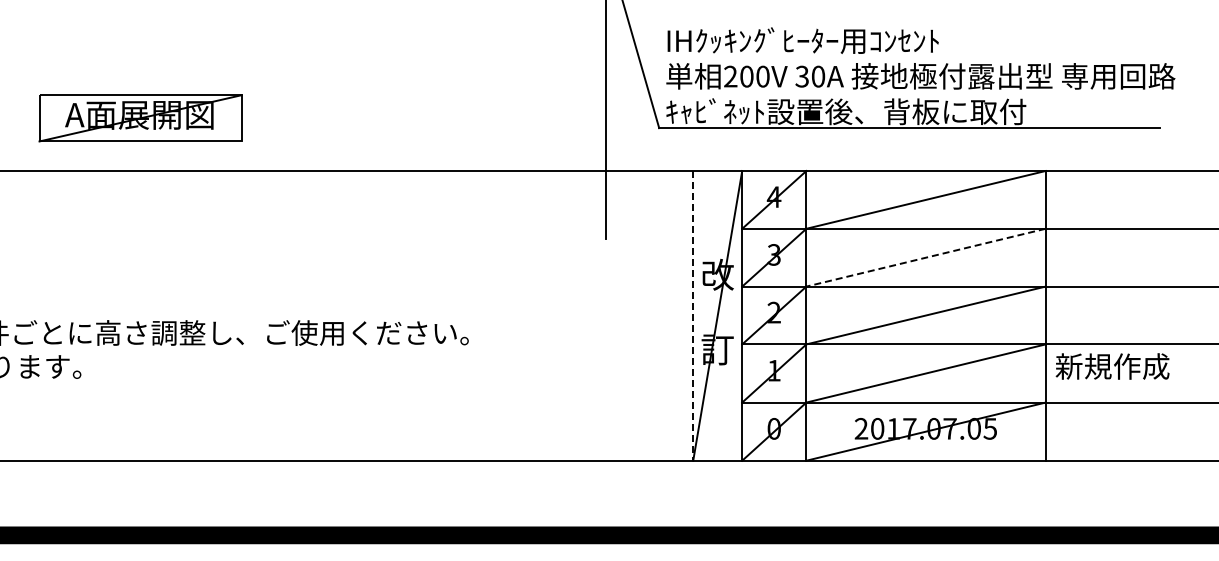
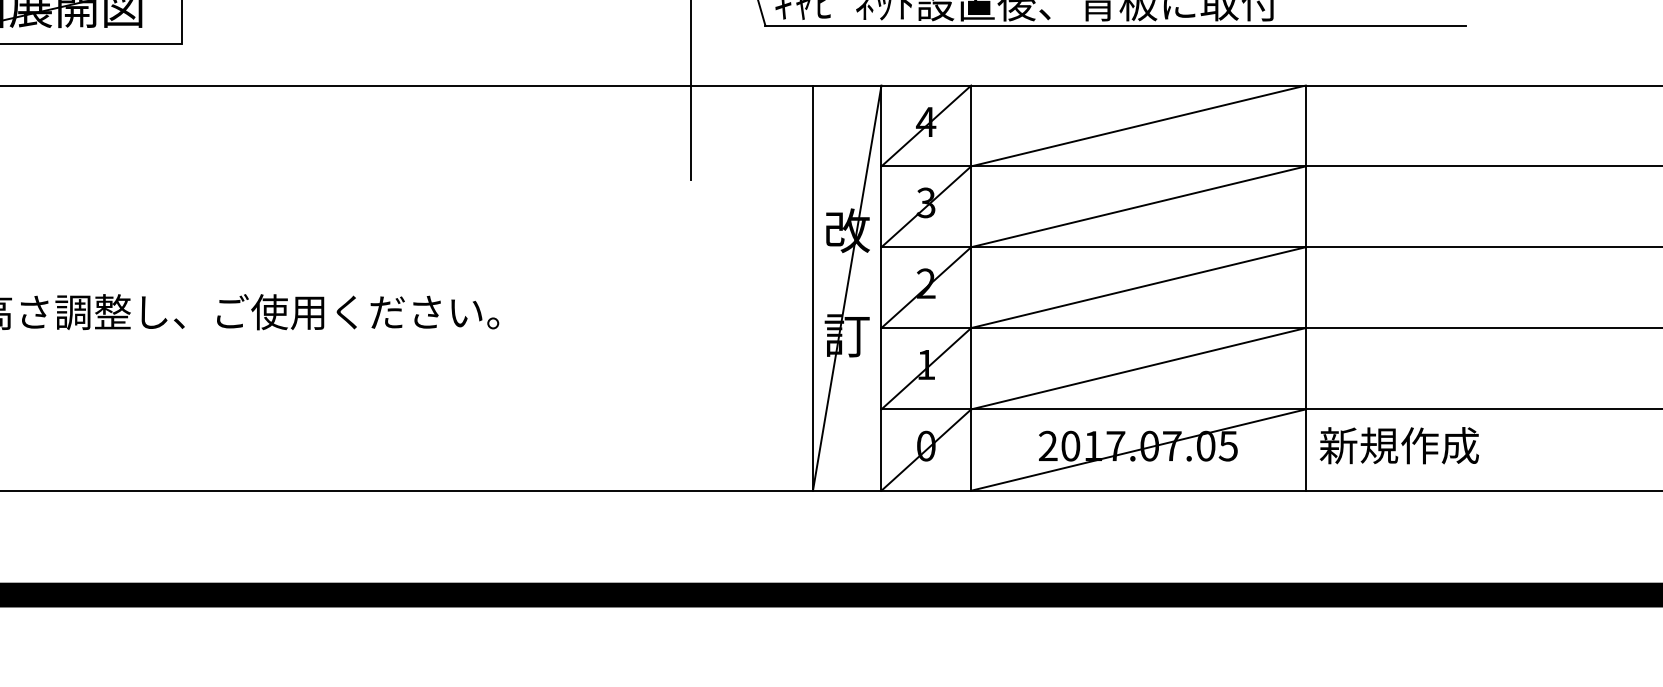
line: (925, 257) -> (1137, 206), dashed -> solid
line: (693, 315) -> (813, 287), dashed -> solid
text: (1112, 366) -> (1399, 445), moved

